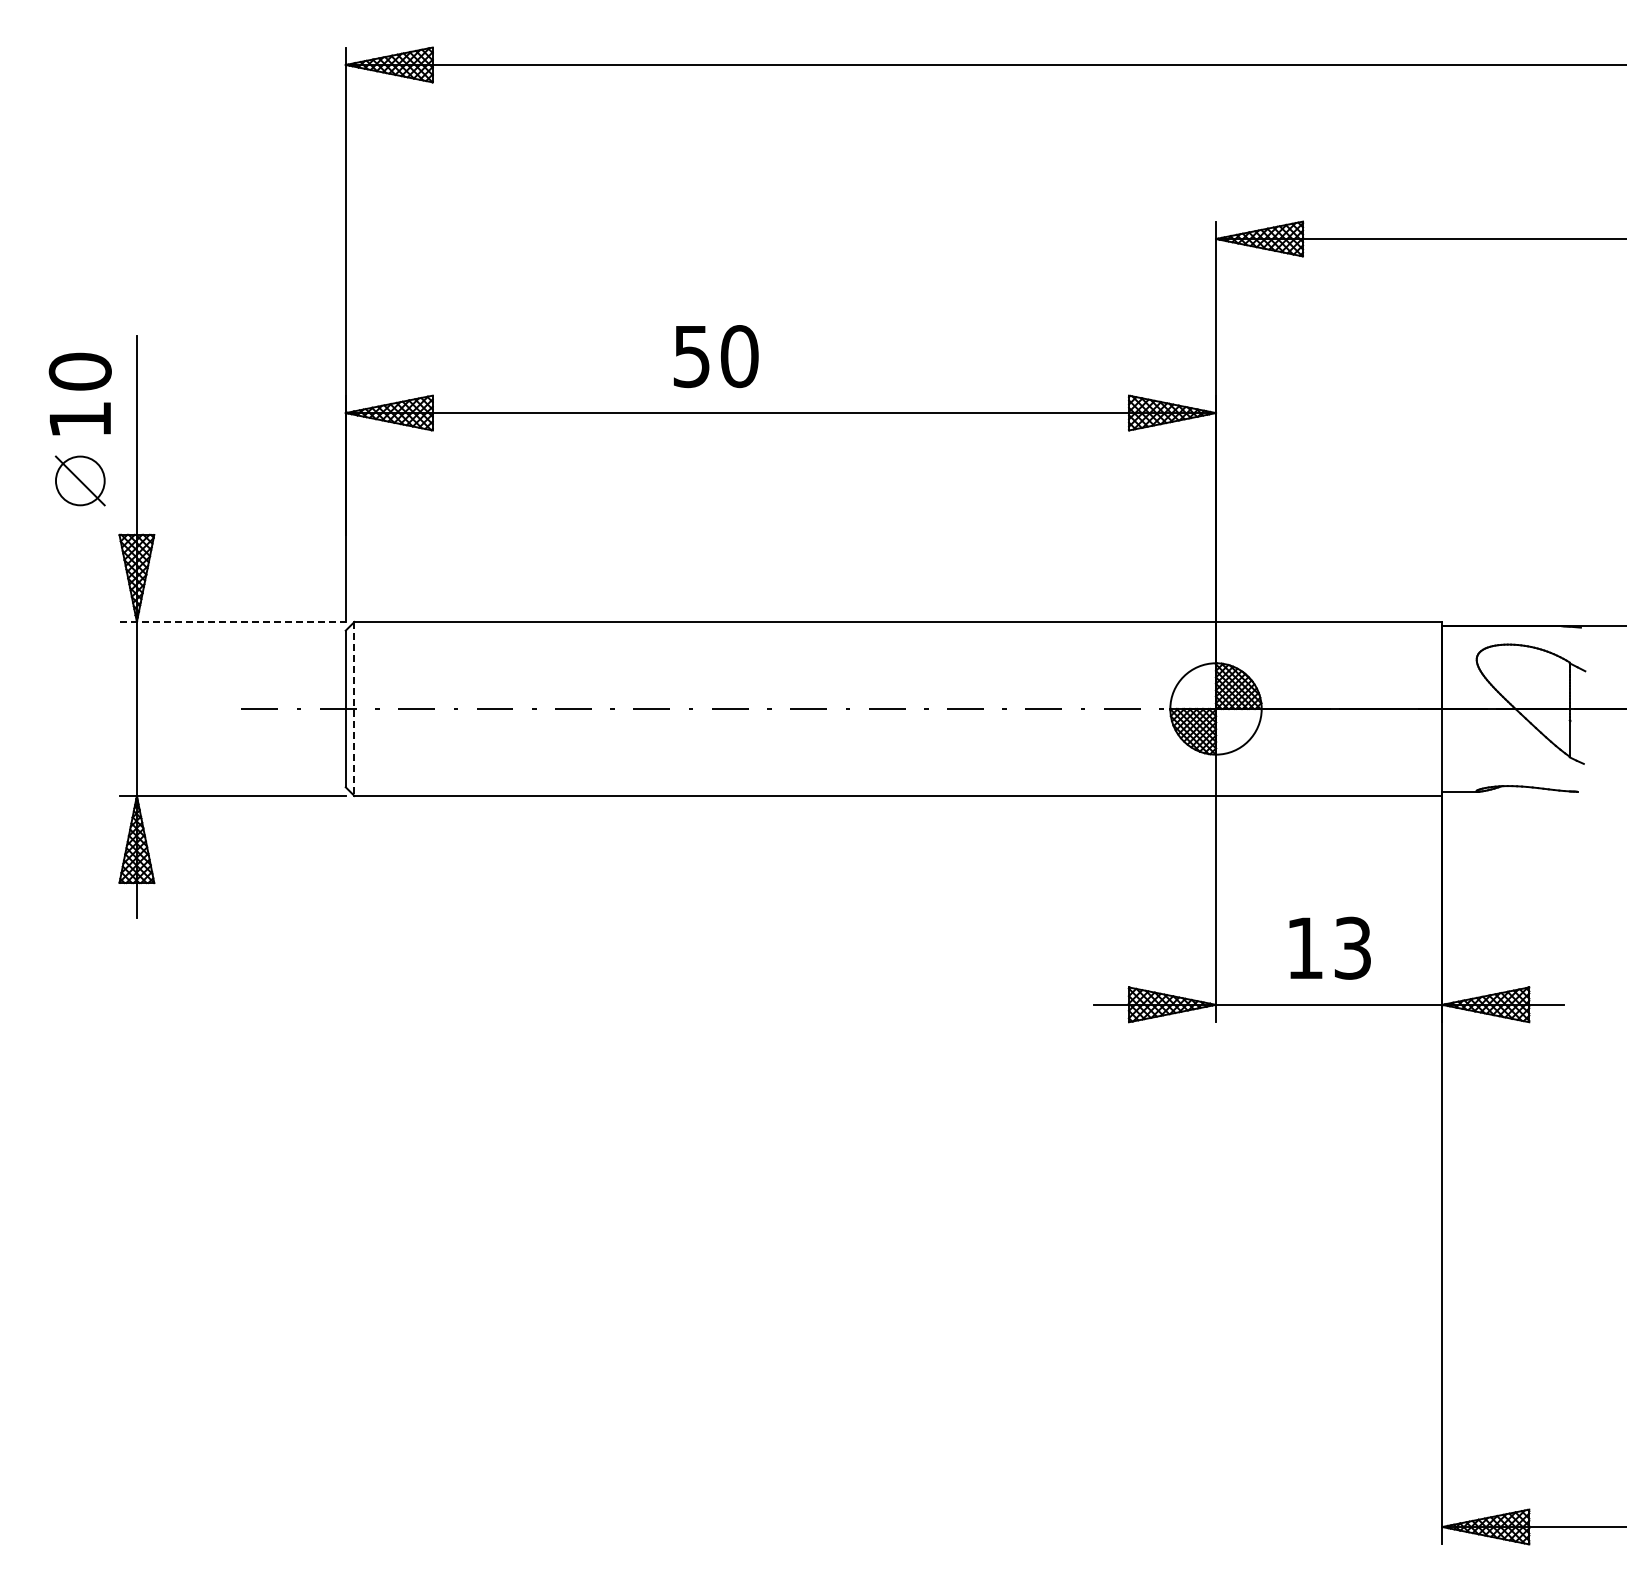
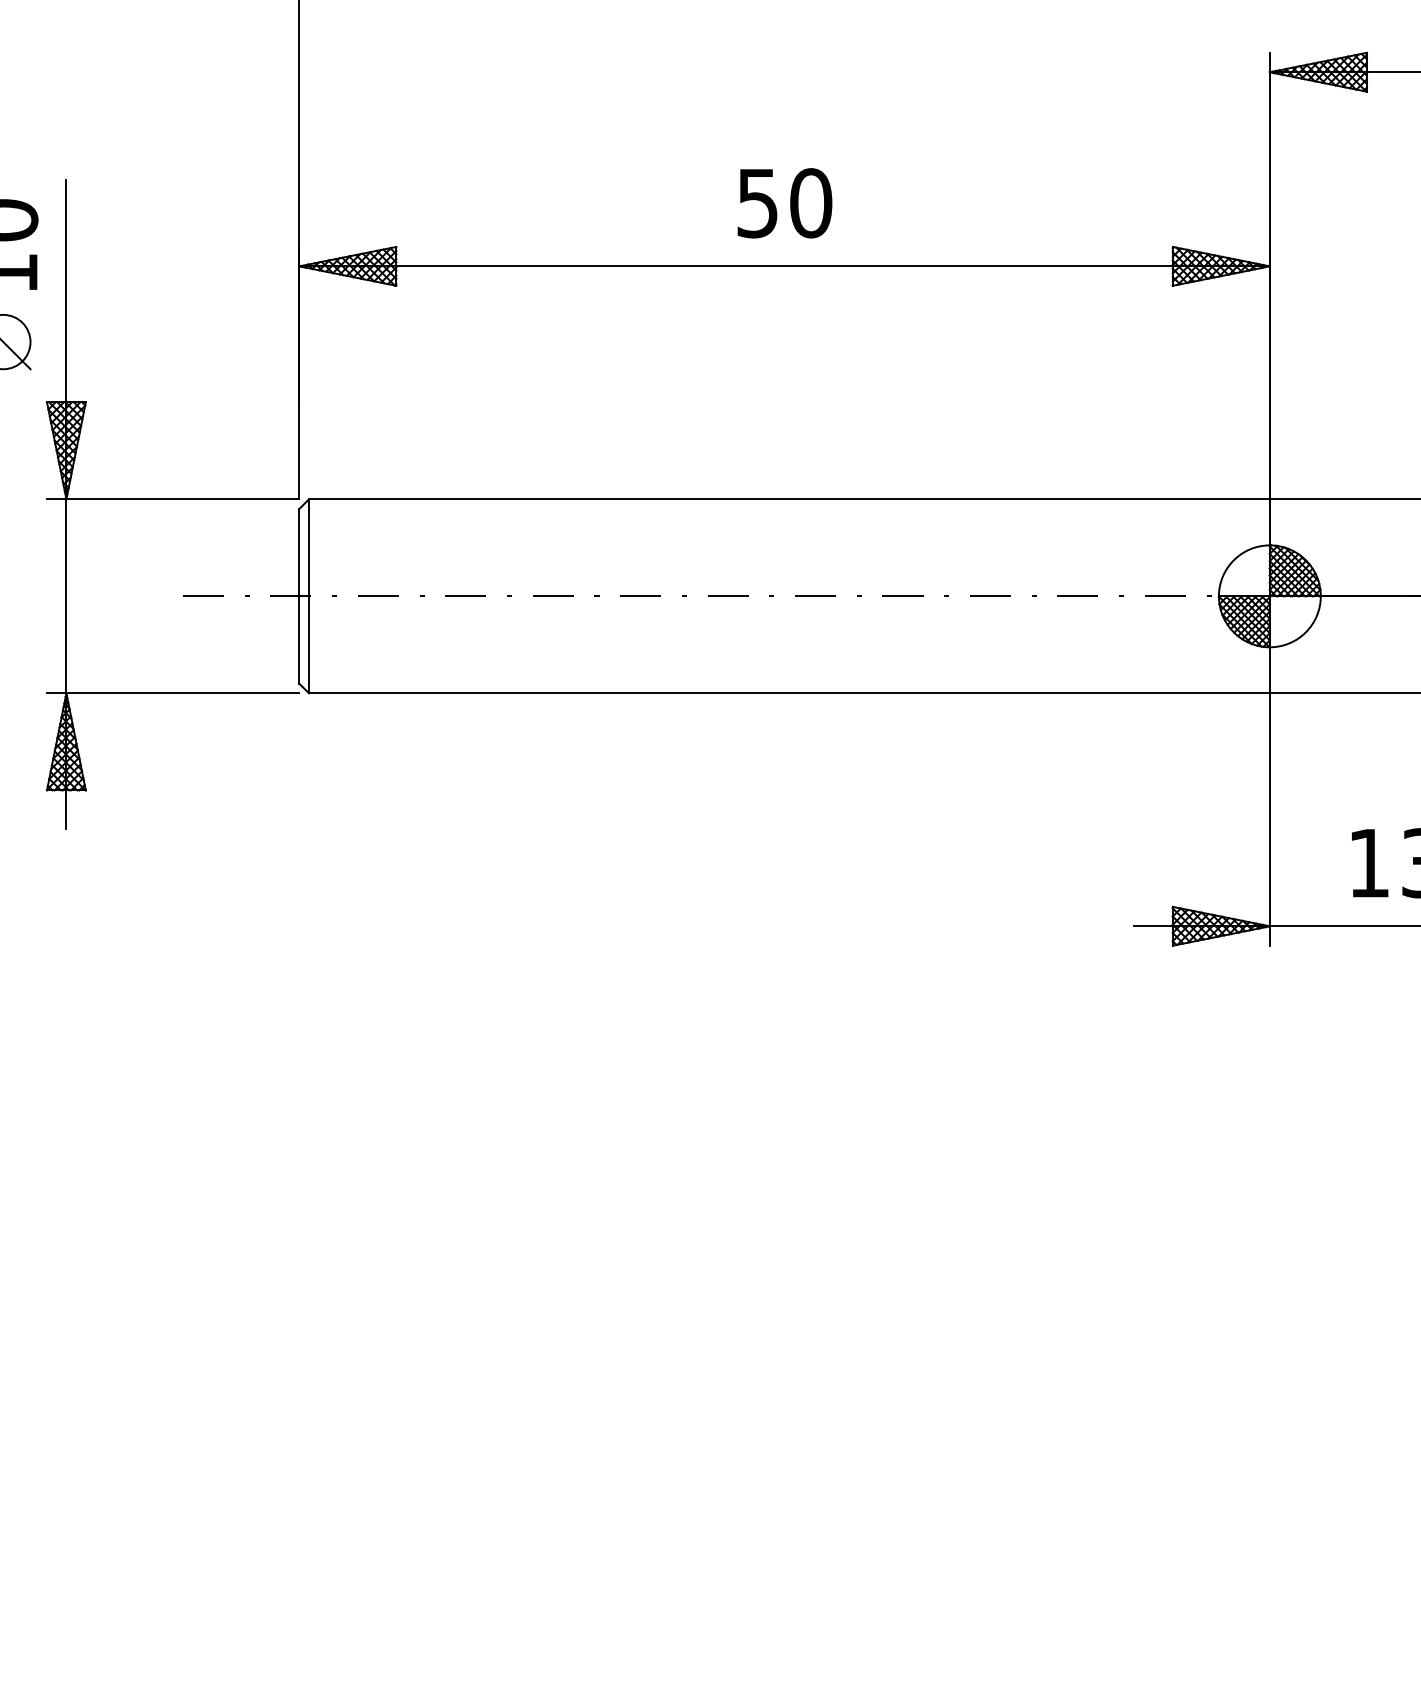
text: (716, 356) -> (785, 203), moved
line: (233, 621) -> (174, 498), dashed -> solid
line: (354, 709) -> (309, 596), dashed -> solid

